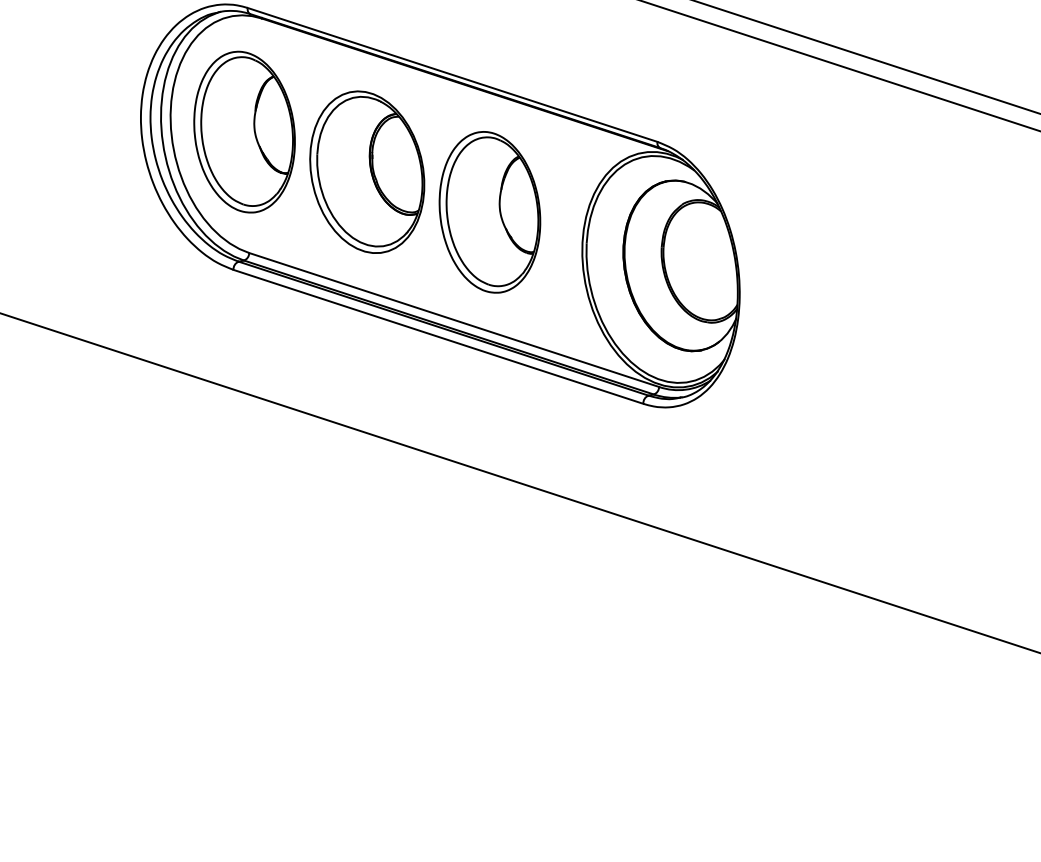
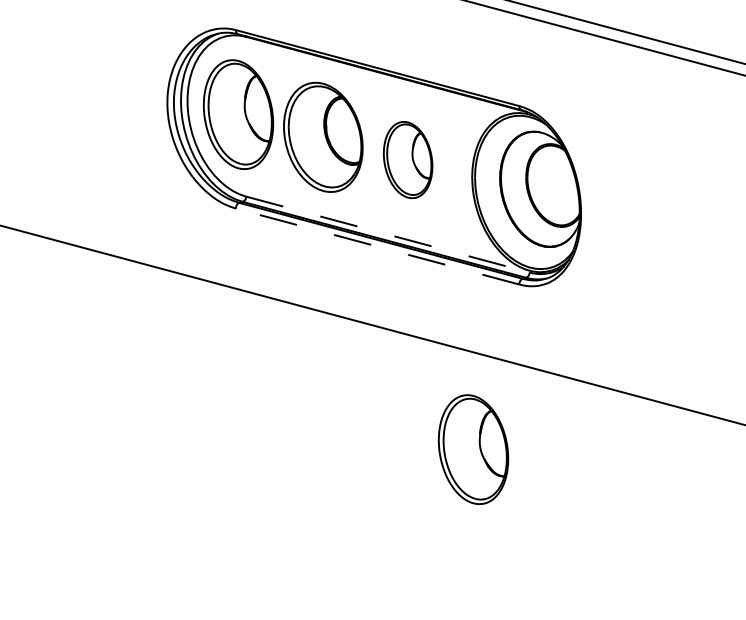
part: (489, 211) -> (407, 159), size x0.7
line: (453, 319) -> (387, 234), solid -> dashed
line: (438, 336) -> (377, 246), solid -> dashed
part: (562, 642) -> (473, 449), added

